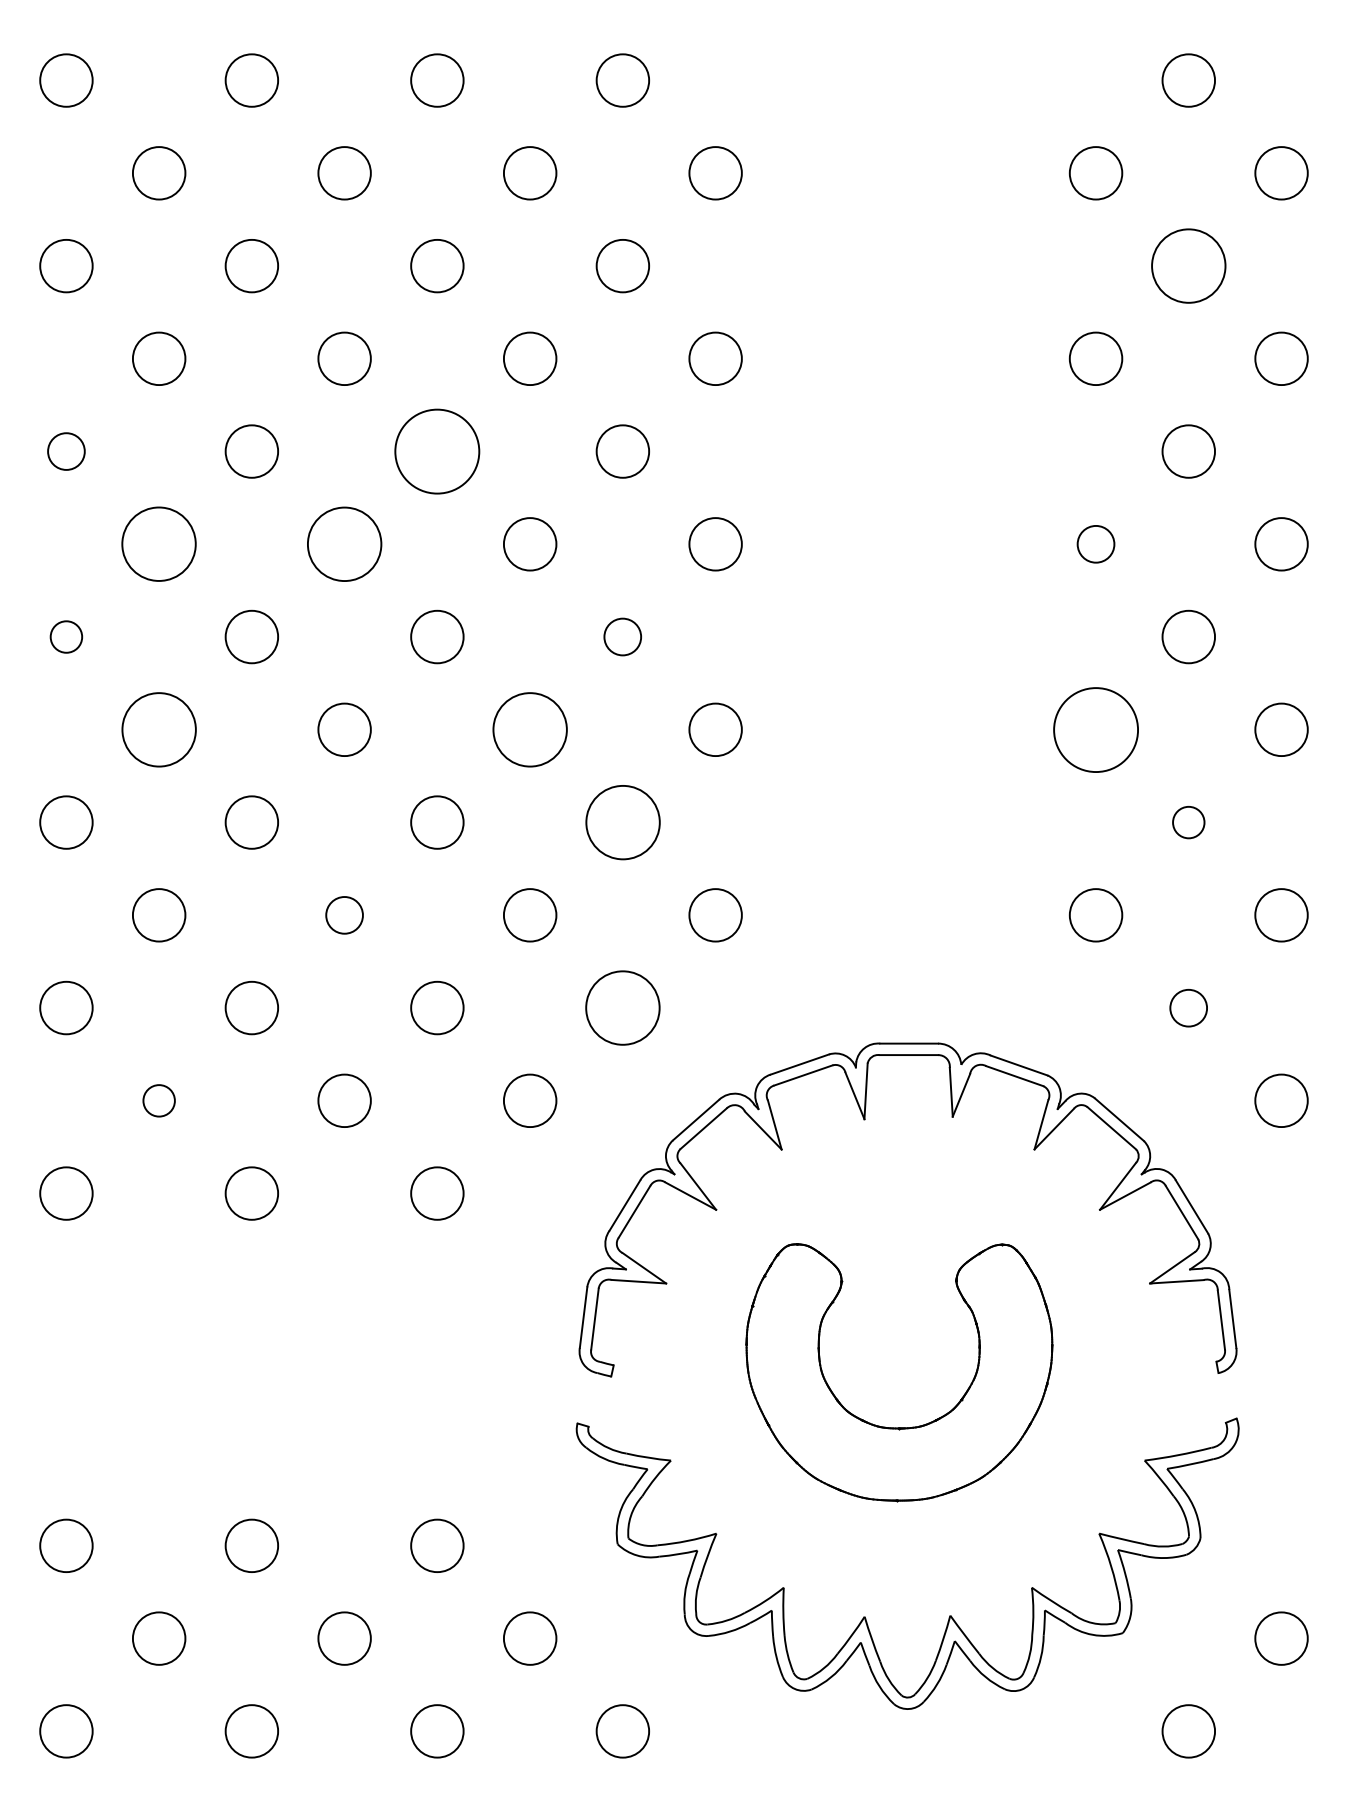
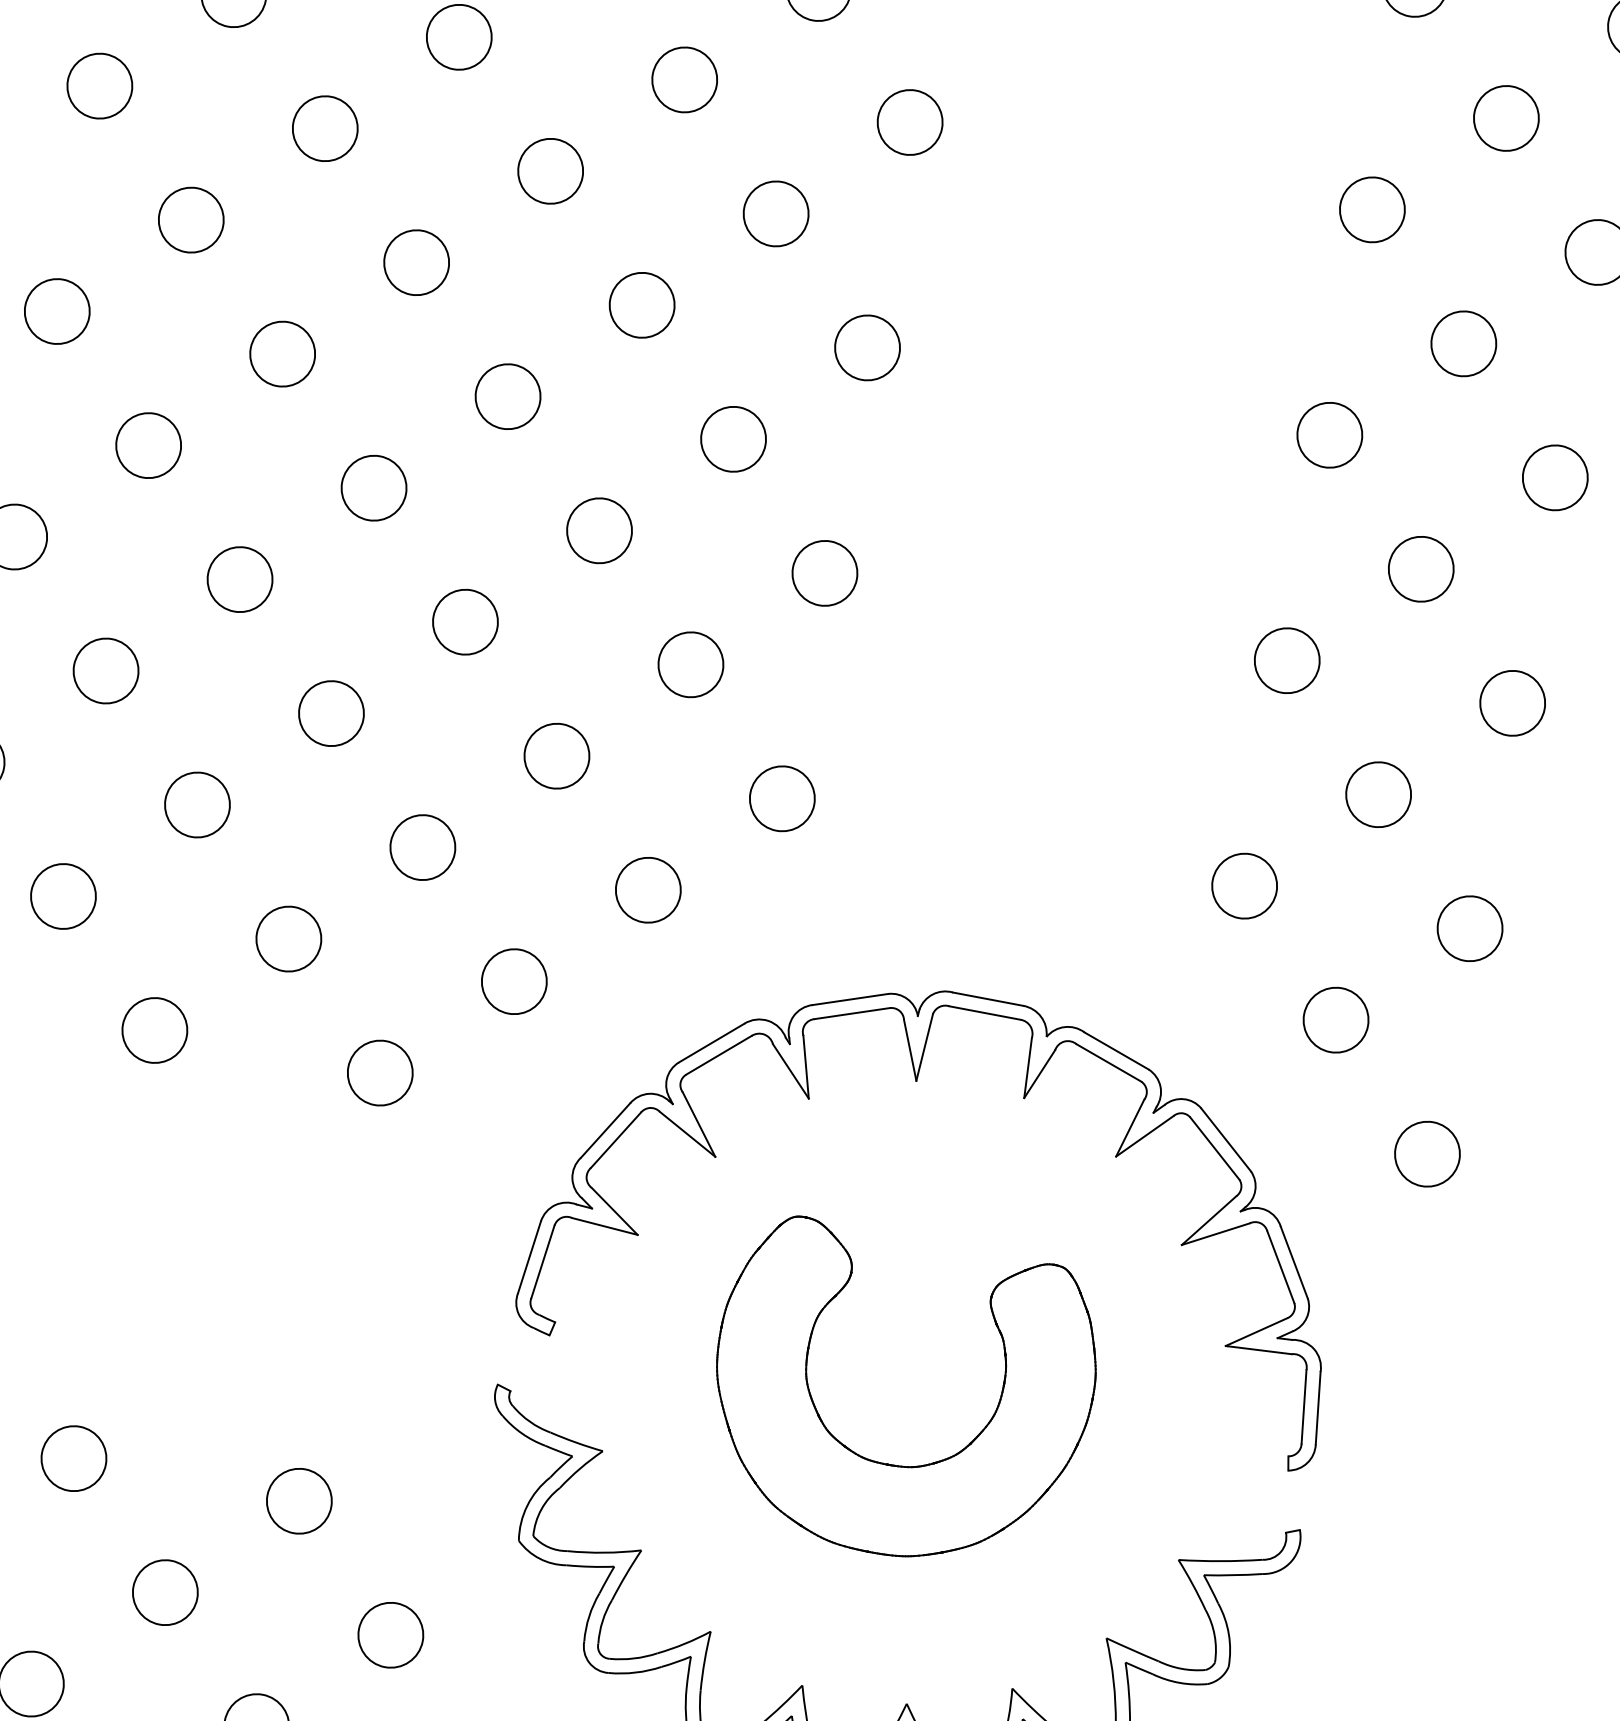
circle: (1188, 265) -> (1506, 117), size x0.71
circle: (66, 451) -> (99, 86), size x1.43
circle: (437, 451) -> (550, 171), size x0.62
circle: (159, 544) -> (191, 220), size x0.71
circle: (344, 544) -> (416, 262), size x0.71
circle: (1095, 544) -> (1329, 435), size x1.43
circle: (66, 636) -> (57, 310), size x1.67
circle: (622, 636) -> (733, 438), size x1.43
circle: (158, 729) -> (147, 445), size x0.71
circle: (529, 729) -> (598, 530), size x0.71
circle: (1095, 729) -> (1286, 660), size x0.62
circle: (622, 822) -> (690, 664), size x0.71
circle: (1188, 822) -> (1378, 794), size x1.67
circle: (344, 915) -> (331, 713), size x1.43
circle: (622, 1007) -> (647, 889), size x0.71
circle: (1188, 1008) -> (1335, 1020), size x1.43
circle: (158, 1100) -> (62, 895), size x1.67

